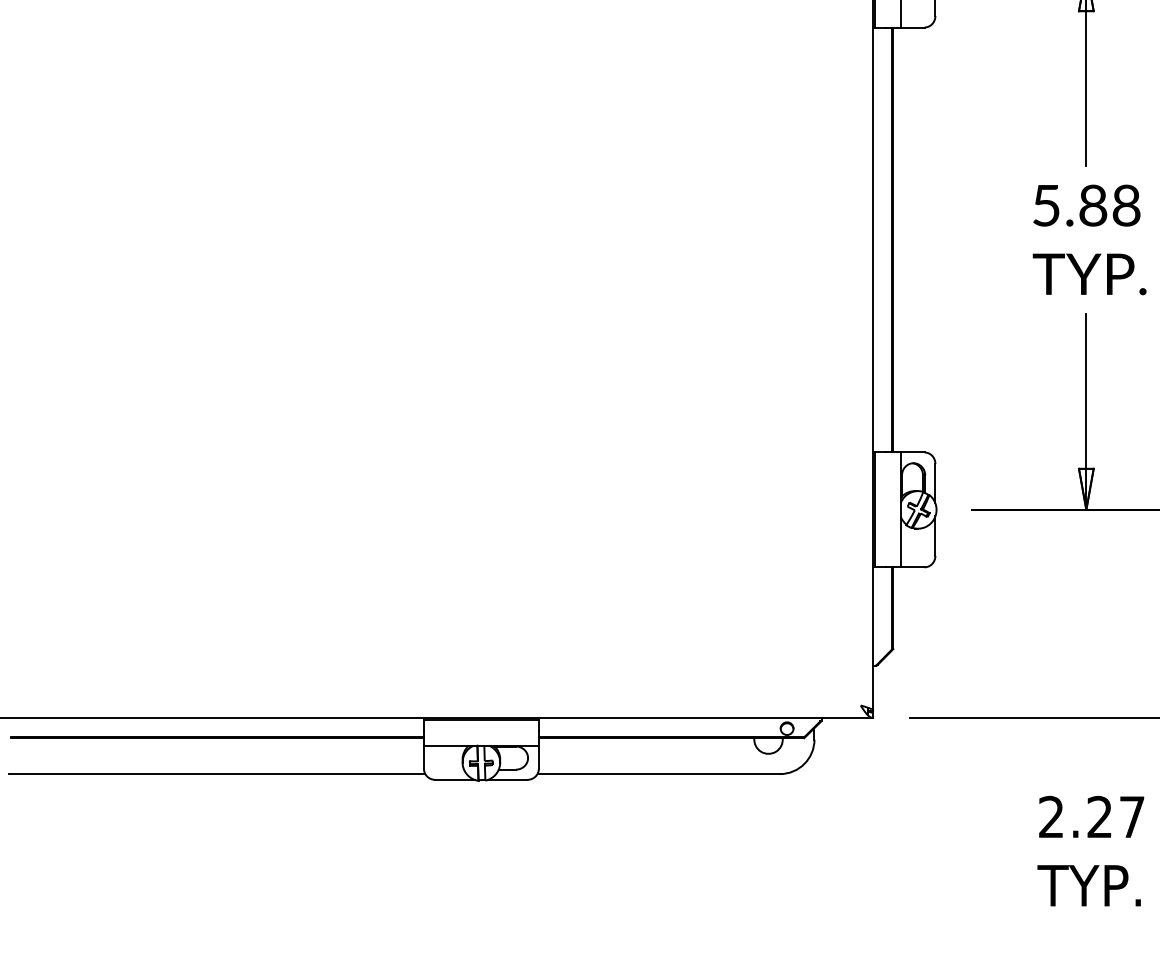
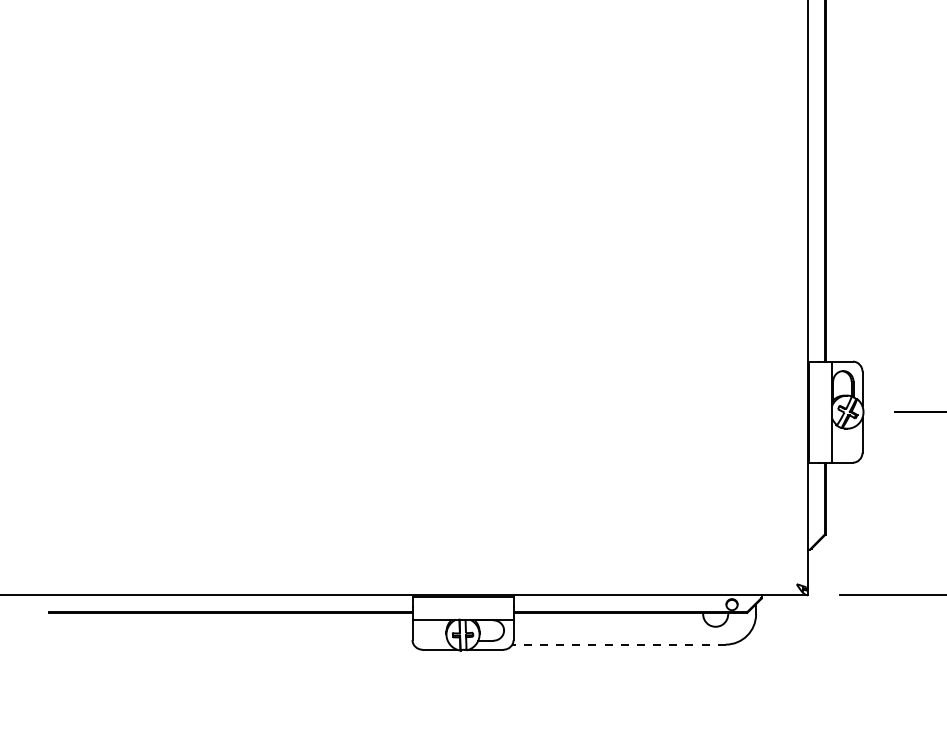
line: (217, 774) -> (230, 644), removed
line: (658, 774) -> (618, 644), solid -> dashed

